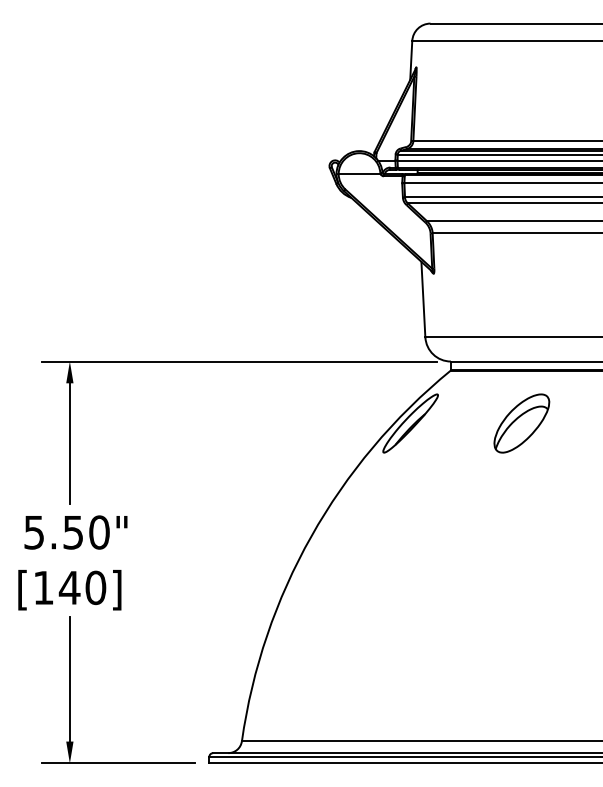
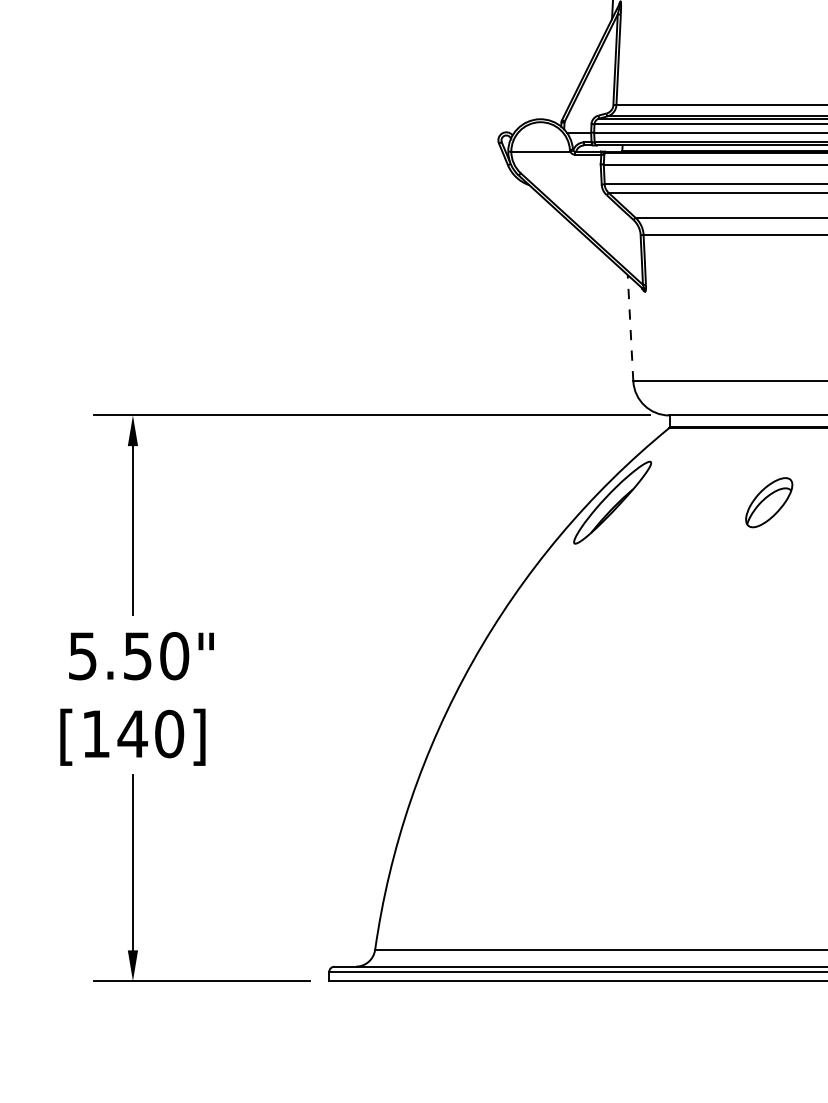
line: (423, 299) -> (630, 328), solid -> dashed
part: (521, 423) -> (768, 502), size x0.6

